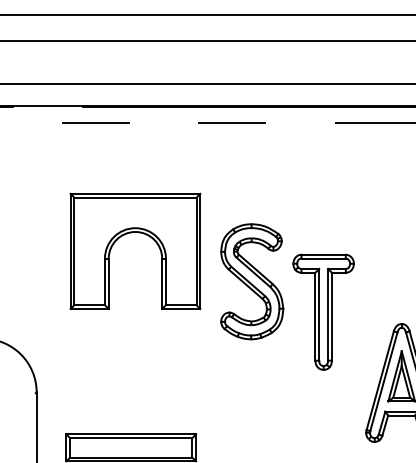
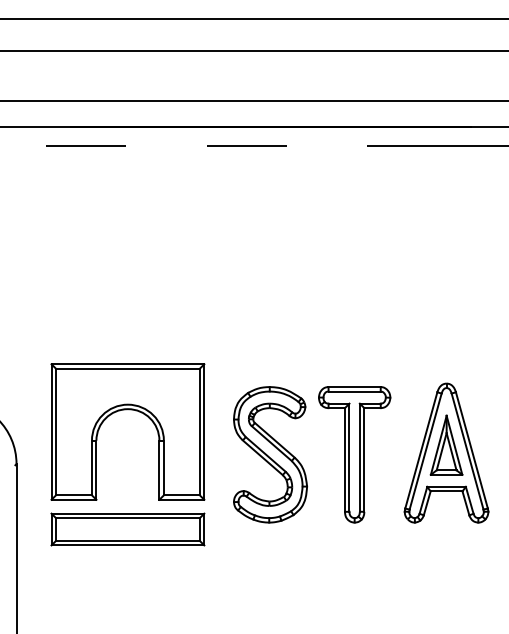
part: (135, 233) -> (127, 410), moved
part: (252, 281) -> (270, 454), moved
part: (323, 312) -> (354, 454), moved

